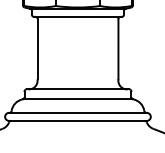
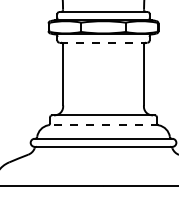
line: (77, 16) -> (103, 42), solid -> dashed
line: (77, 99) -> (103, 125), solid -> dashed

